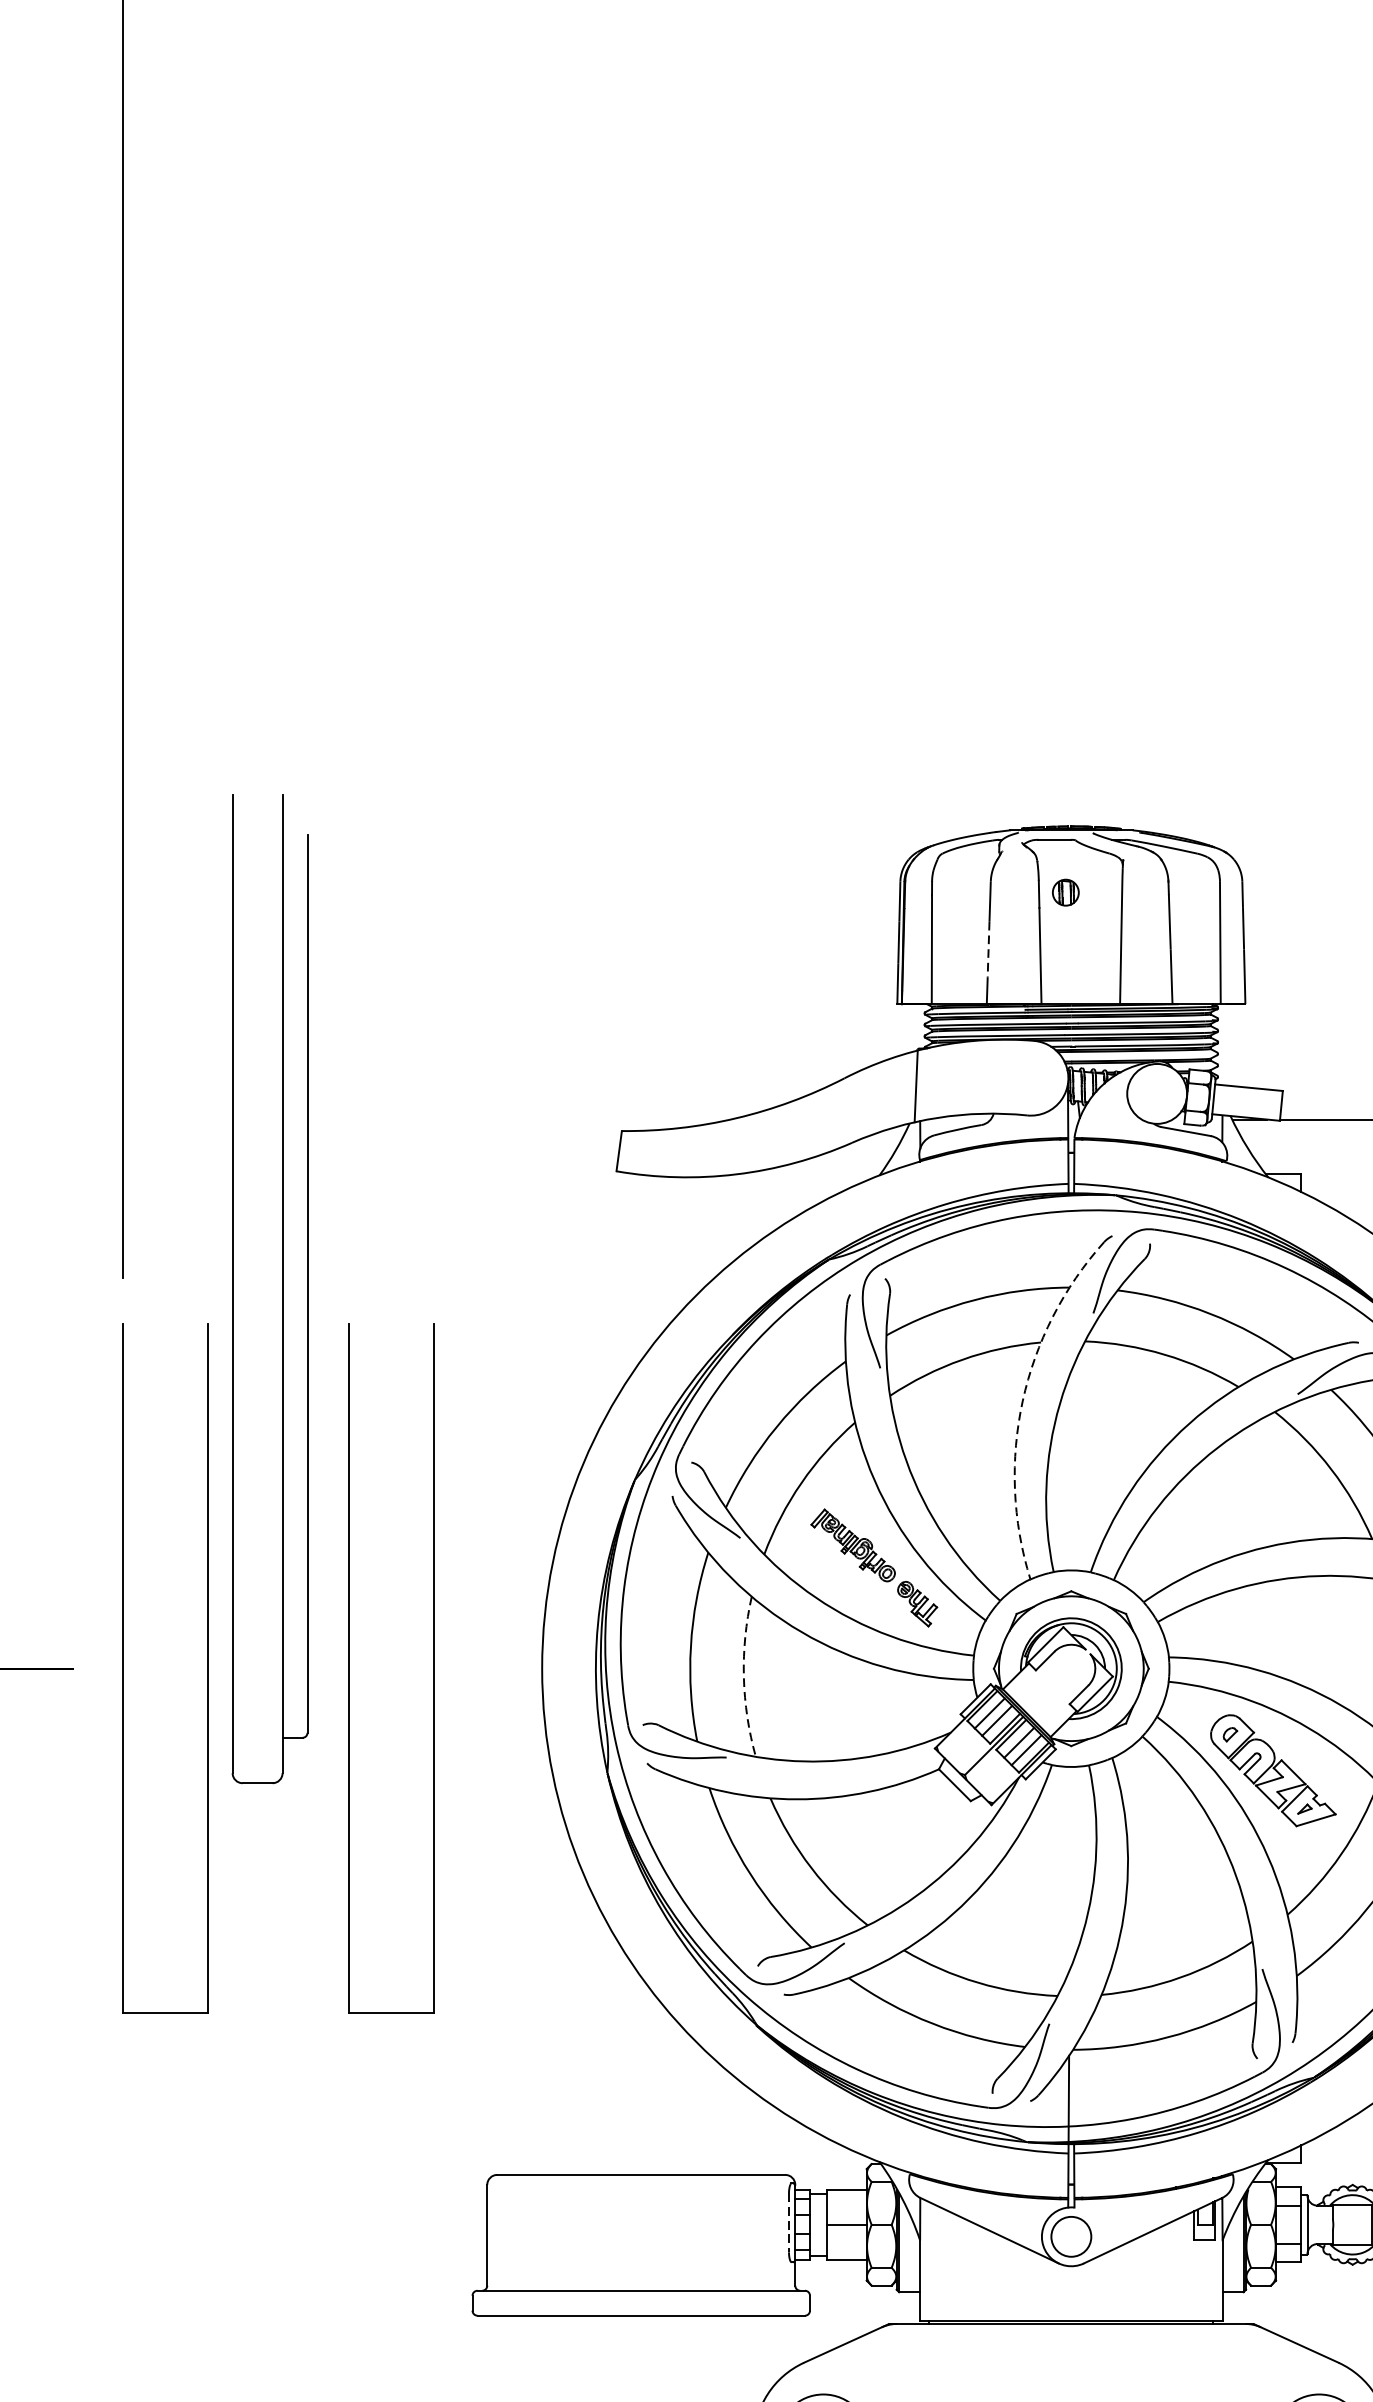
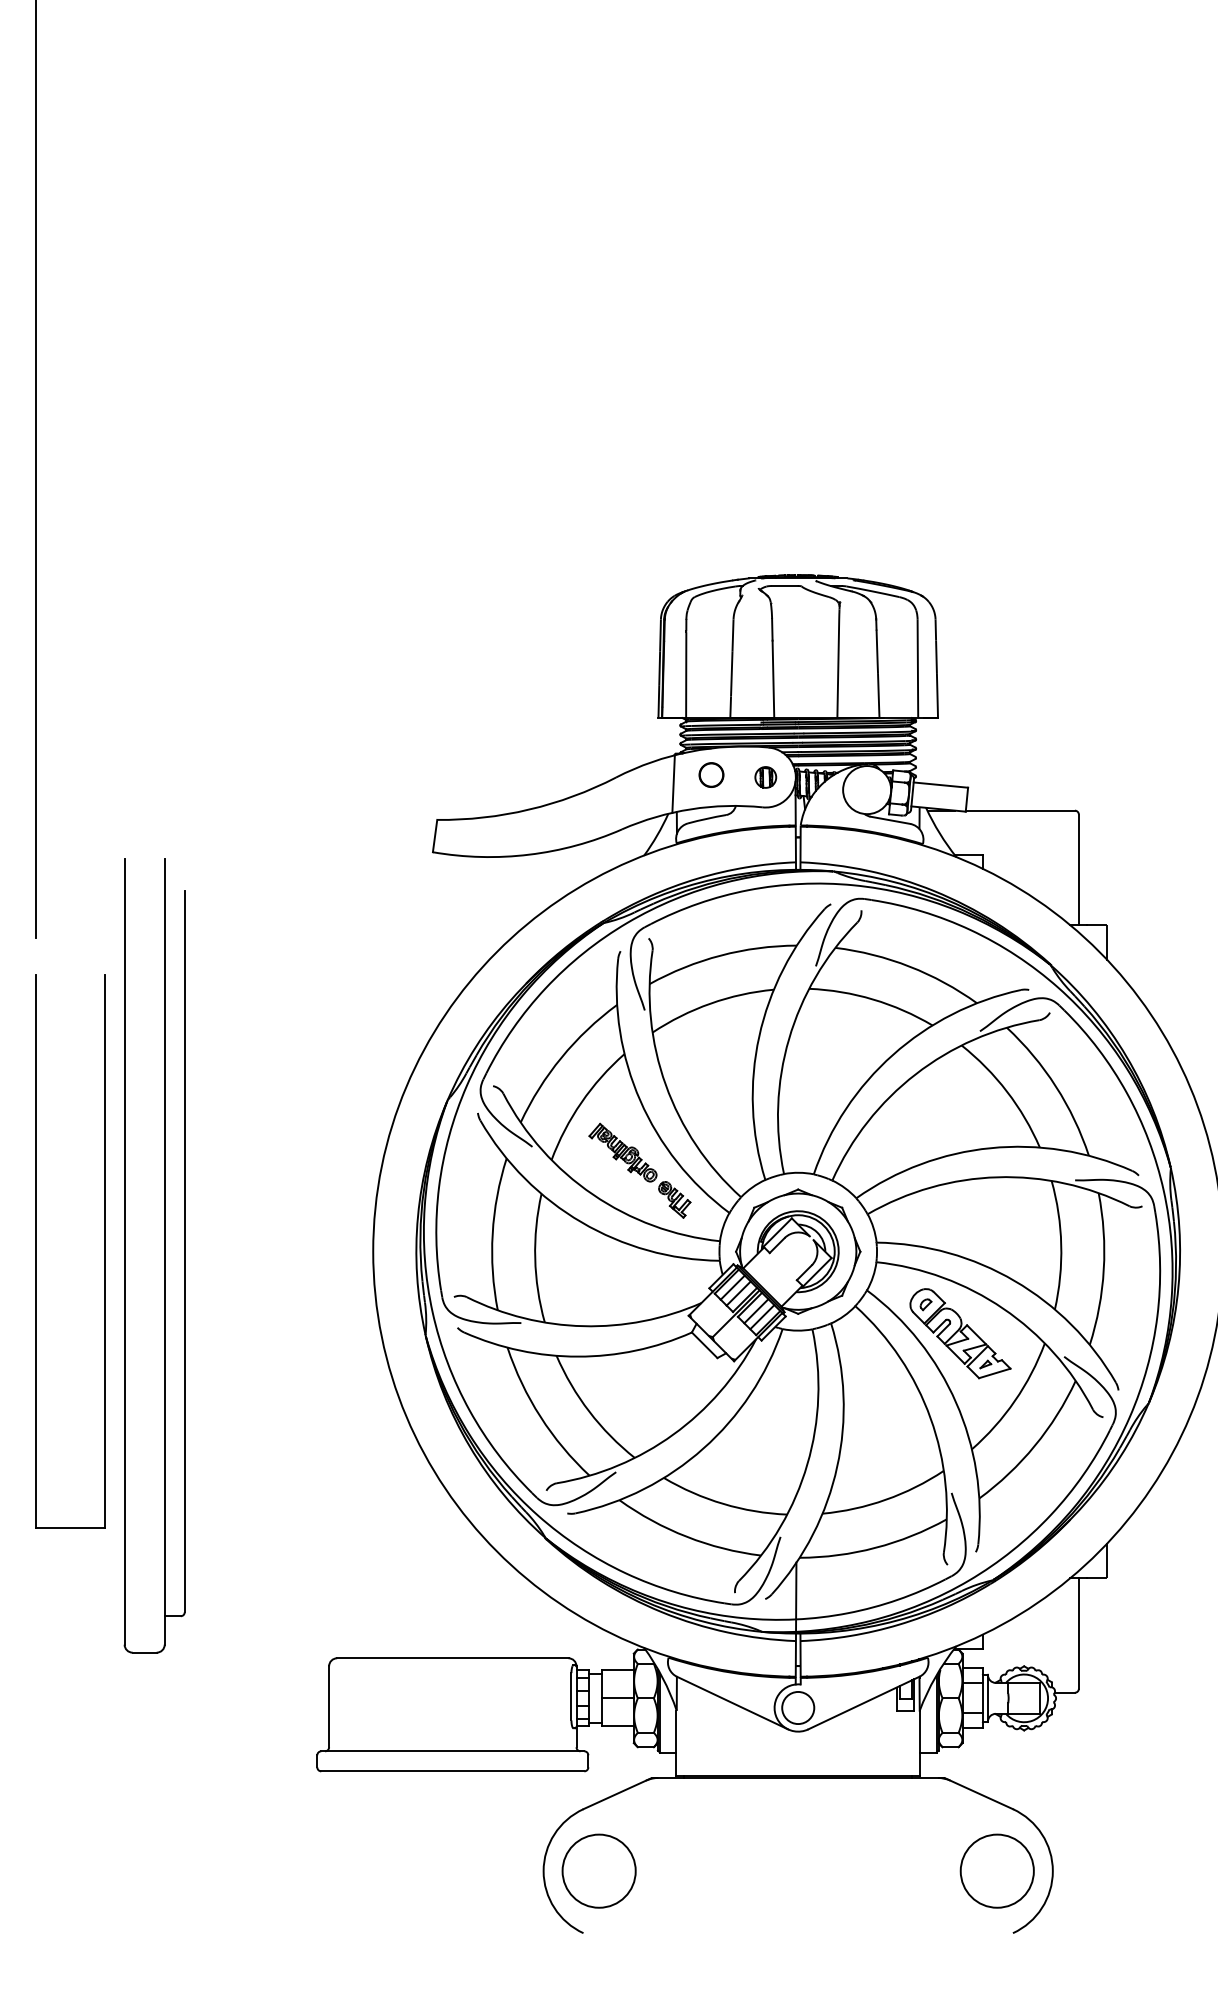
part: (1065, 892) -> (765, 777), moved
line: (988, 950) -> (731, 674), dashed -> solid
circle: (963, 1074) -> (711, 774), added
part: (282, 1288) -> (164, 1255), moved
arc: (1023, 1400) -> (759, 1036), dashed -> solid
part: (349, 1668) -> (218, 1251), removed
arc: (744, 1677) -> (535, 1258), dashed -> solid
line: (789, 2222) -> (571, 1696), dashed -> solid

